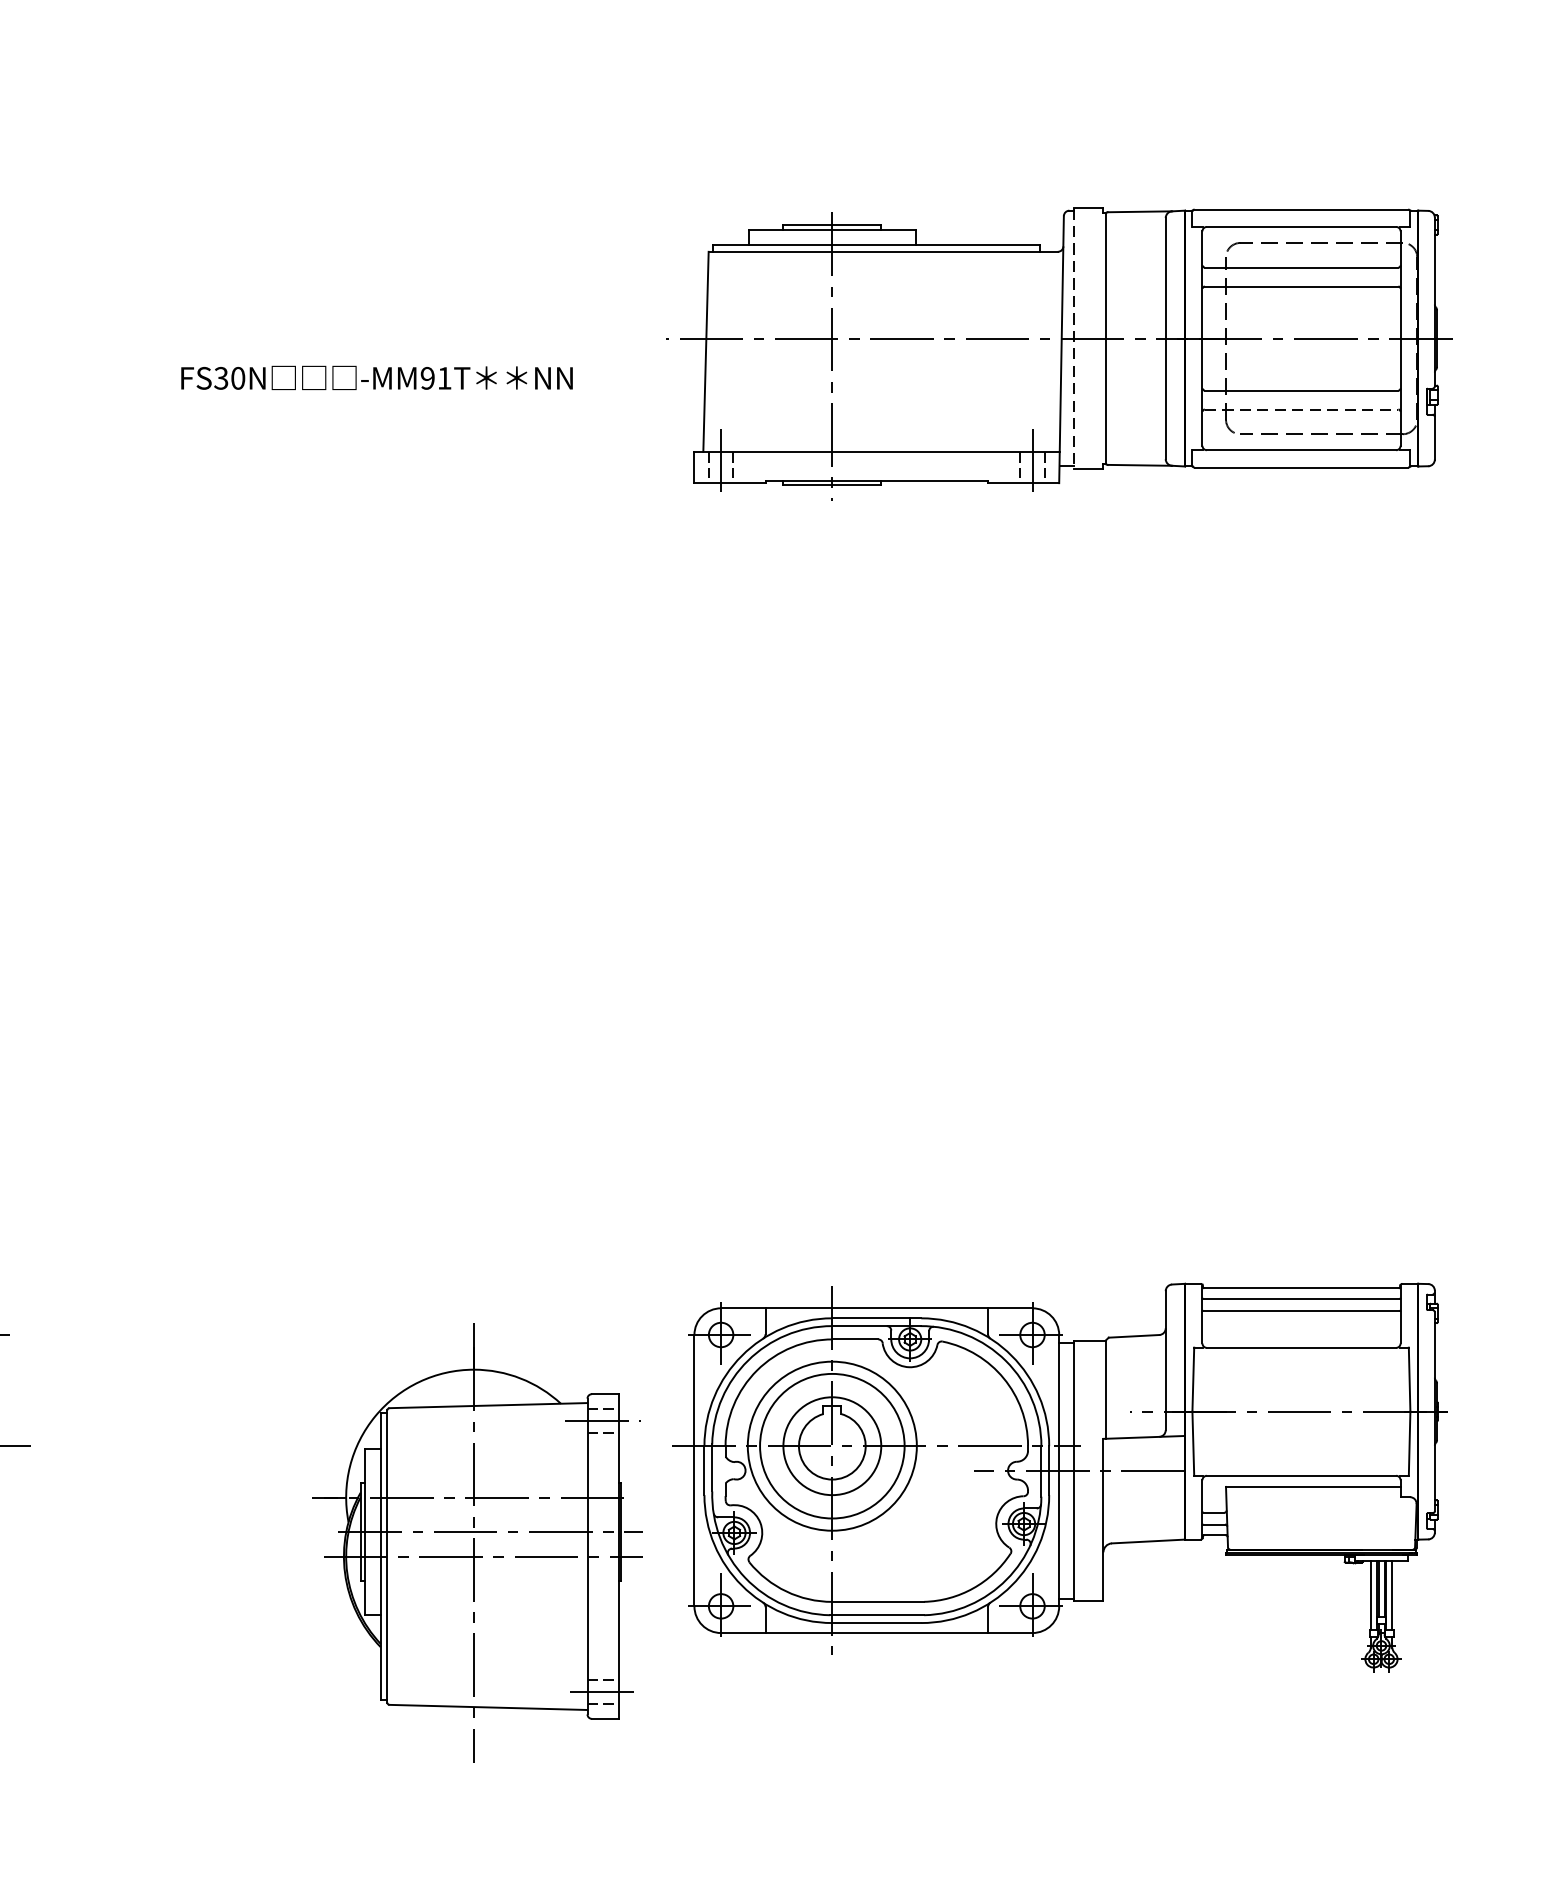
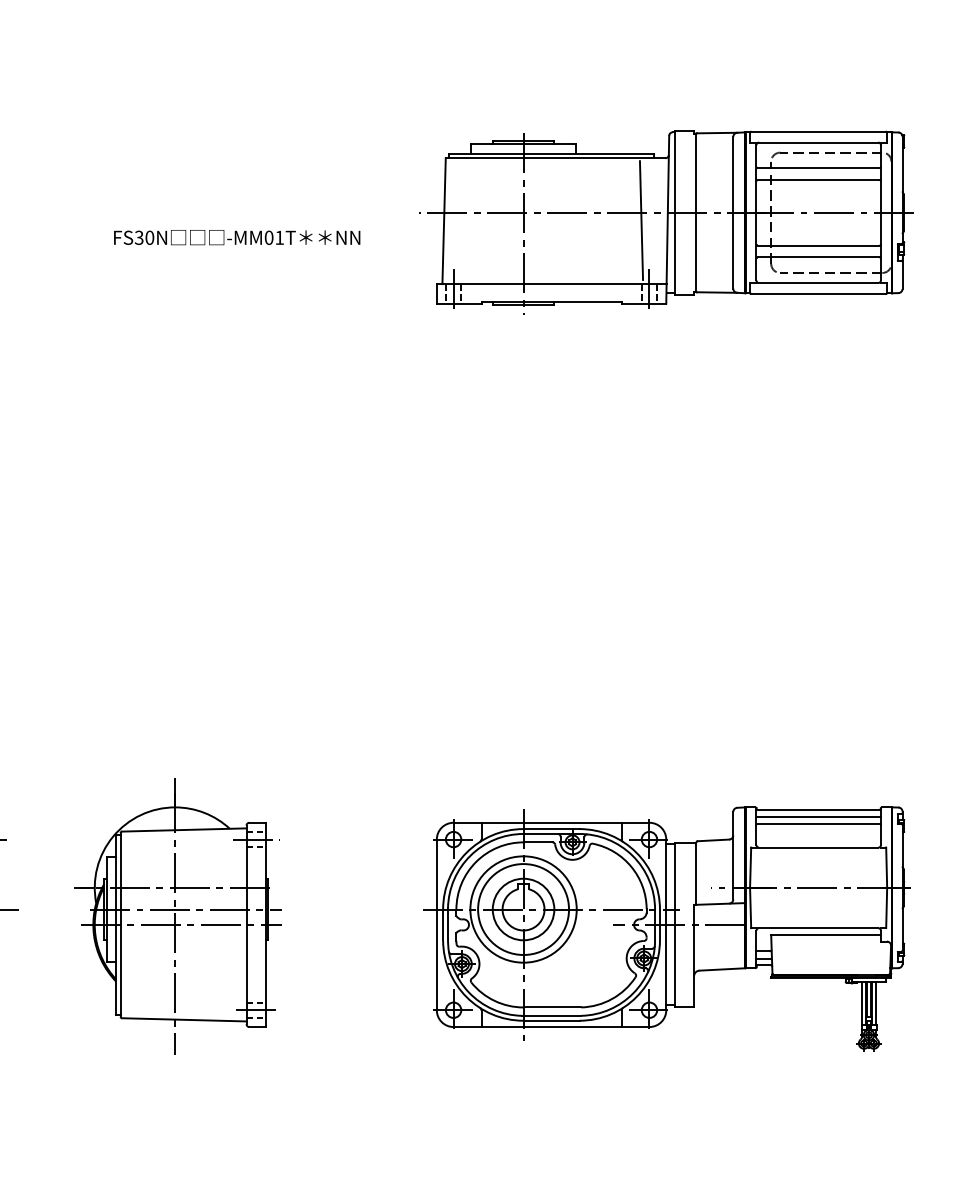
line: (1073, 338) -> (675, 212), dashed -> solid
line: (1019, 350) -> (641, 220), added
text: (426, 377) -> (268, 237), -MM91T -> -MM01T
line: (1301, 409) -> (818, 257), dashed -> solid
part: (477, 1543) -> (177, 916), moved

